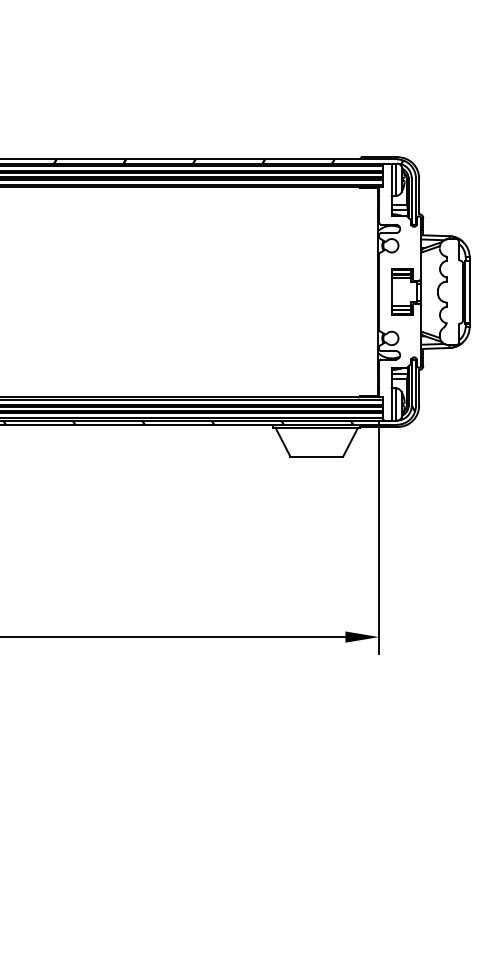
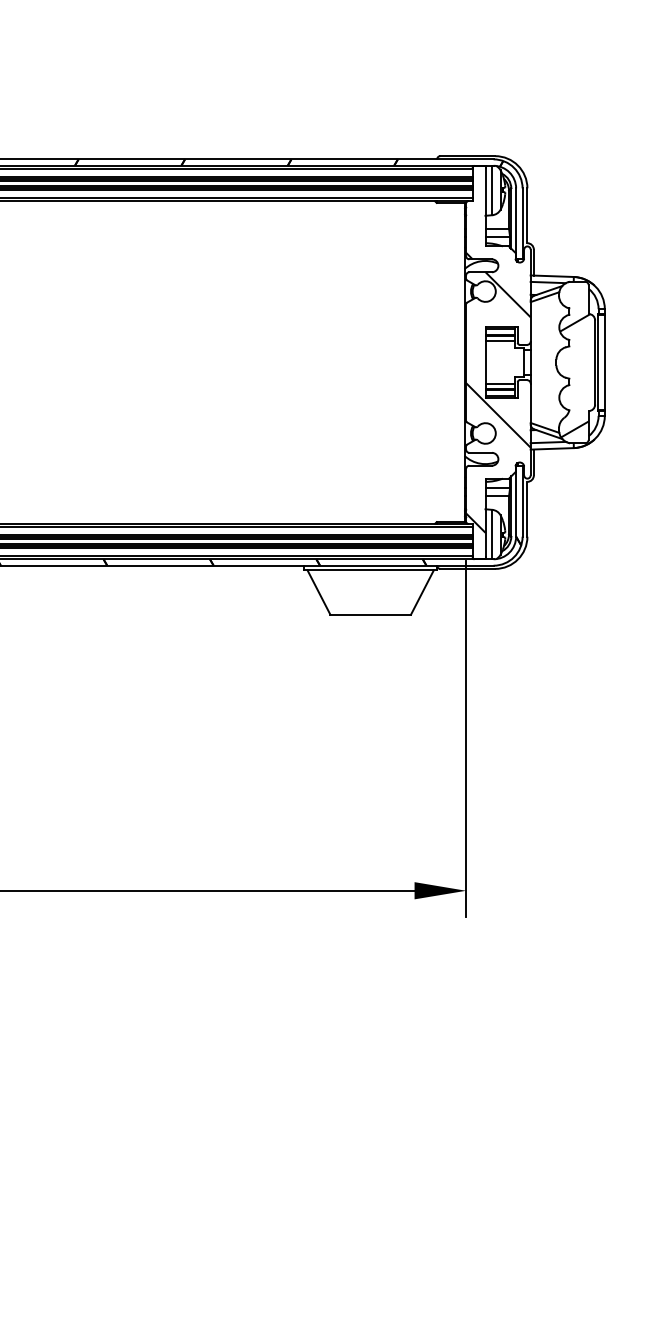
hatch: (450, 300) -> (575, 375), added
hatch: (400, 311) -> (498, 392), added

